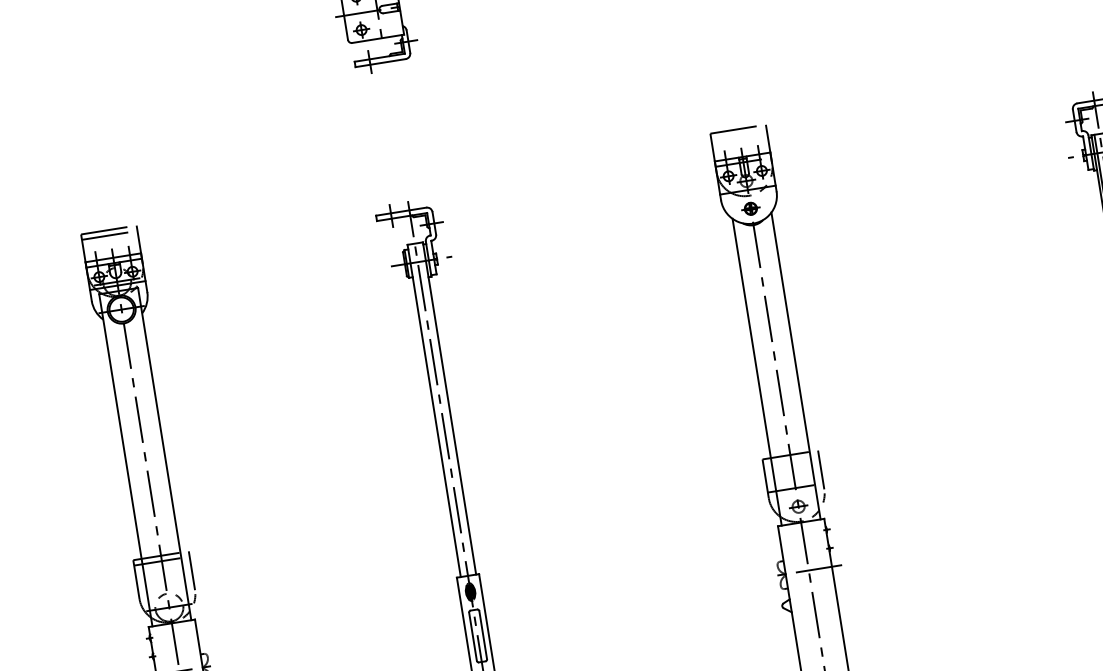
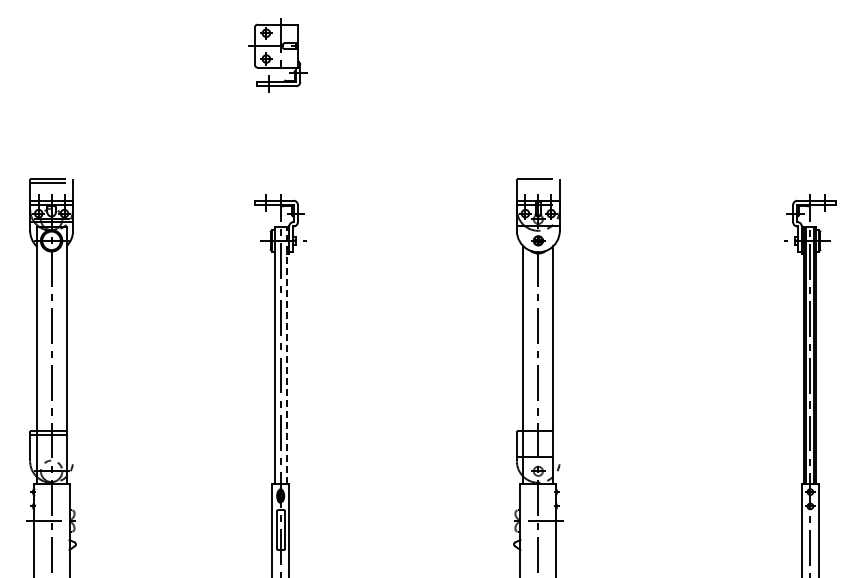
line: (448, 407) -> (286, 354), solid -> dashed
line: (820, 470) -> (559, 446), removed
line: (192, 570) -> (73, 446), removed

